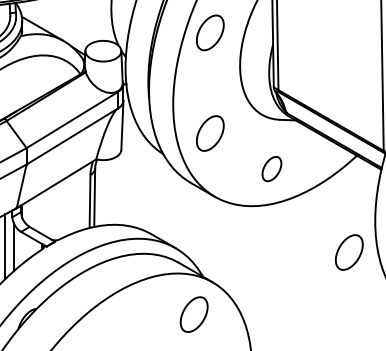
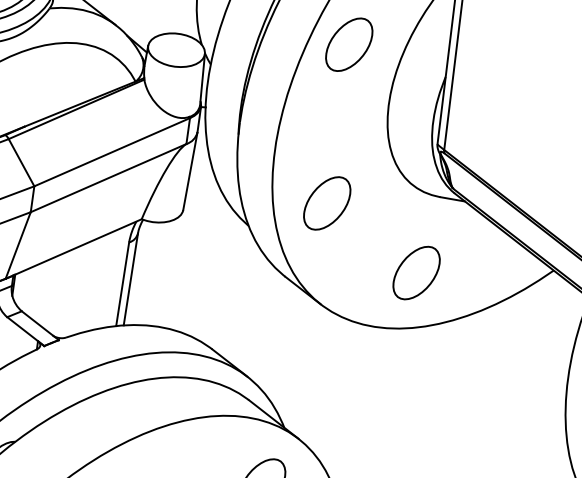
part: (271, 168) -> (416, 272), size x1.43
part: (349, 252) -> (520, 421), removed

